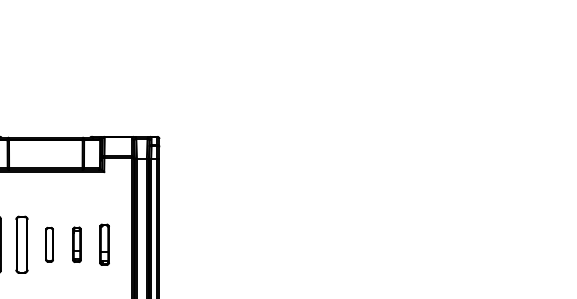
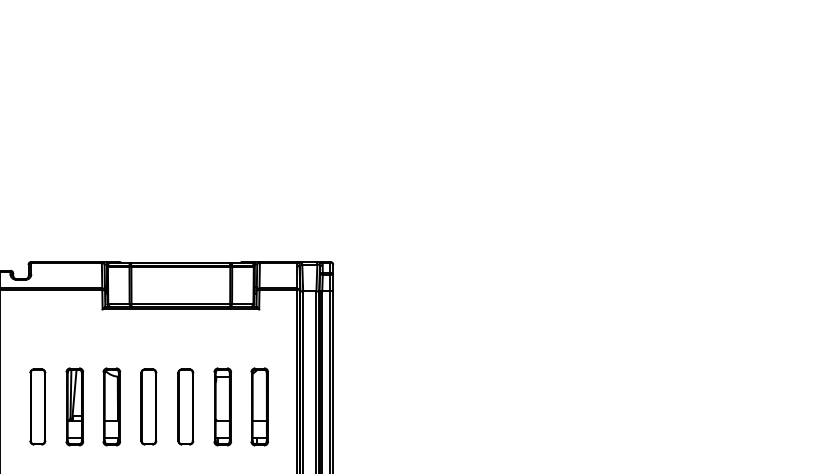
part: (49, 244) -> (185, 406), size x1.67
part: (76, 244) -> (222, 406), size x1.67
part: (104, 244) -> (259, 406), size x1.43

